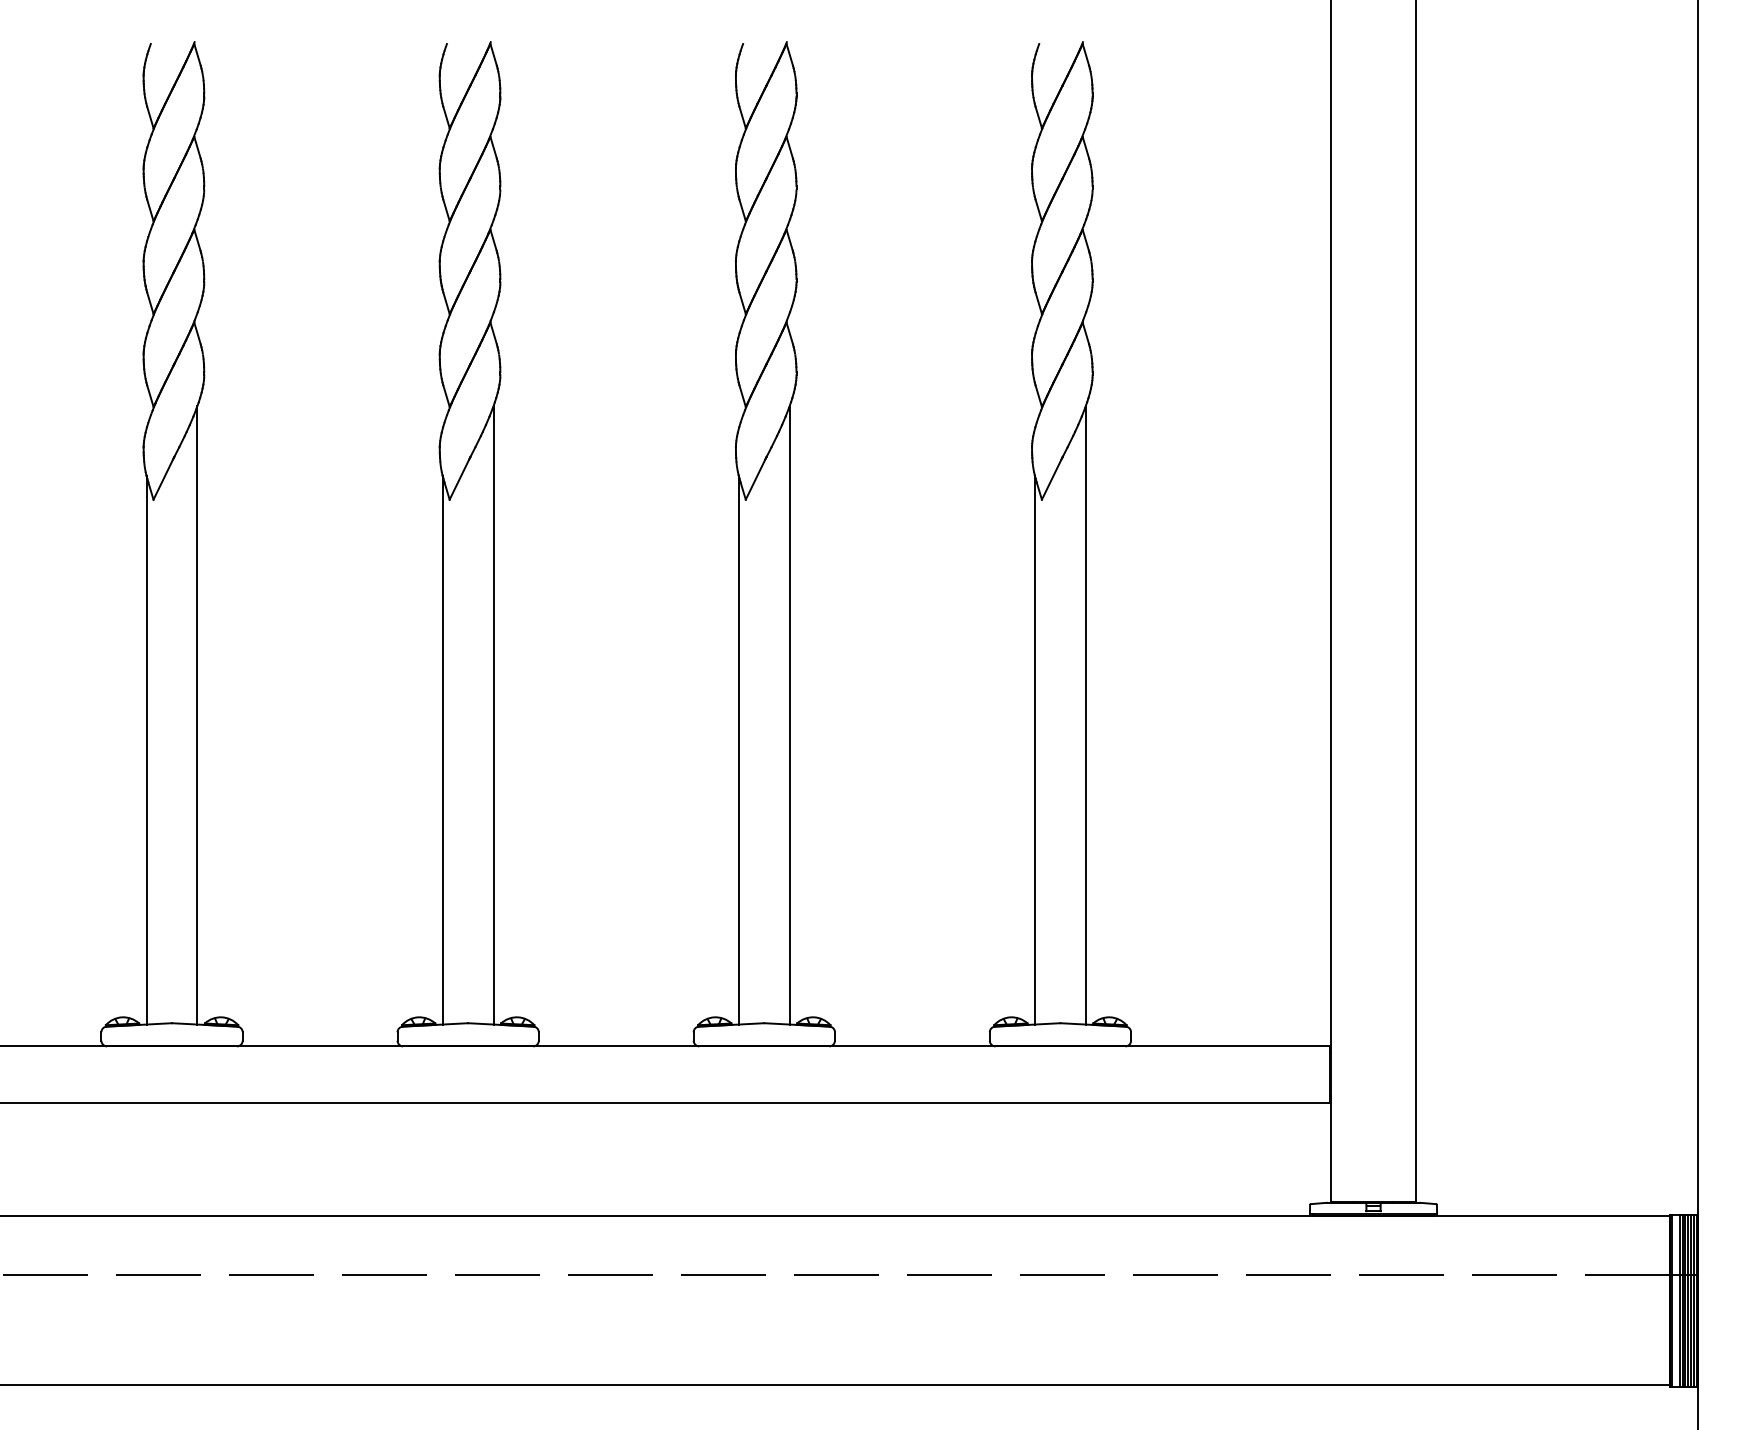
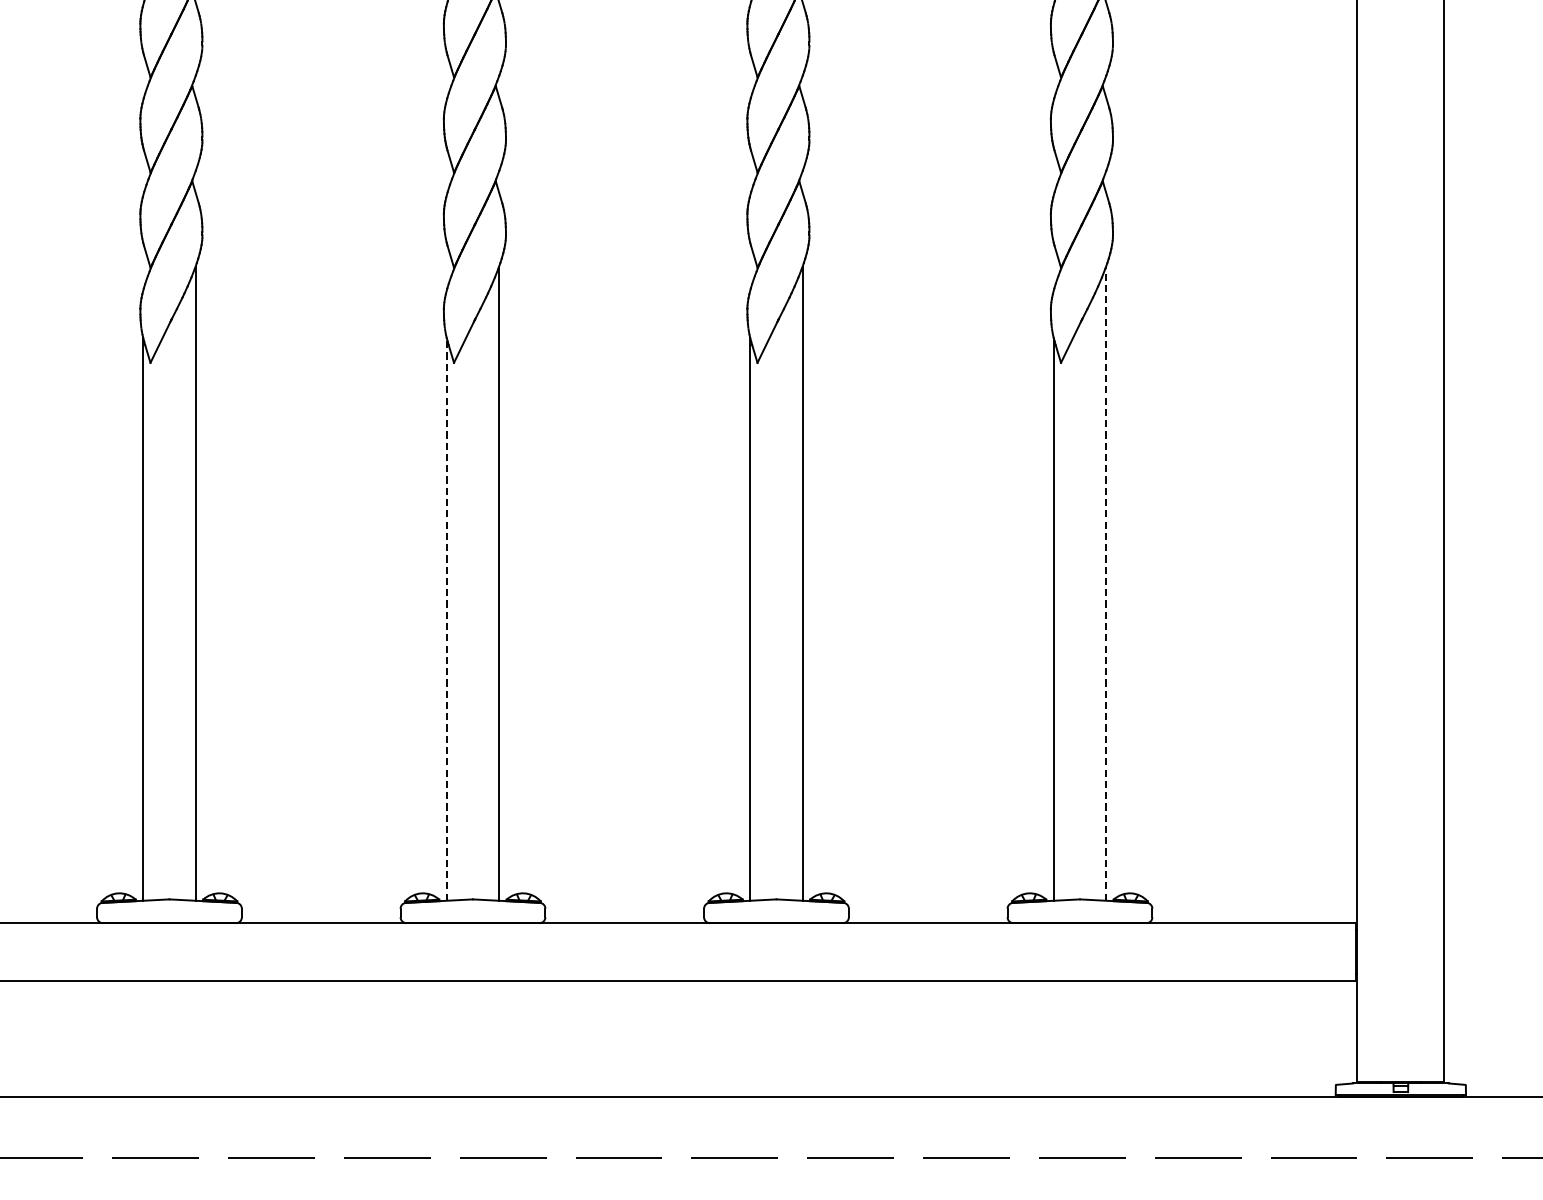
line: (1085, 714) -> (1105, 582), solid -> dashed
line: (442, 749) -> (446, 618), solid -> dashed

